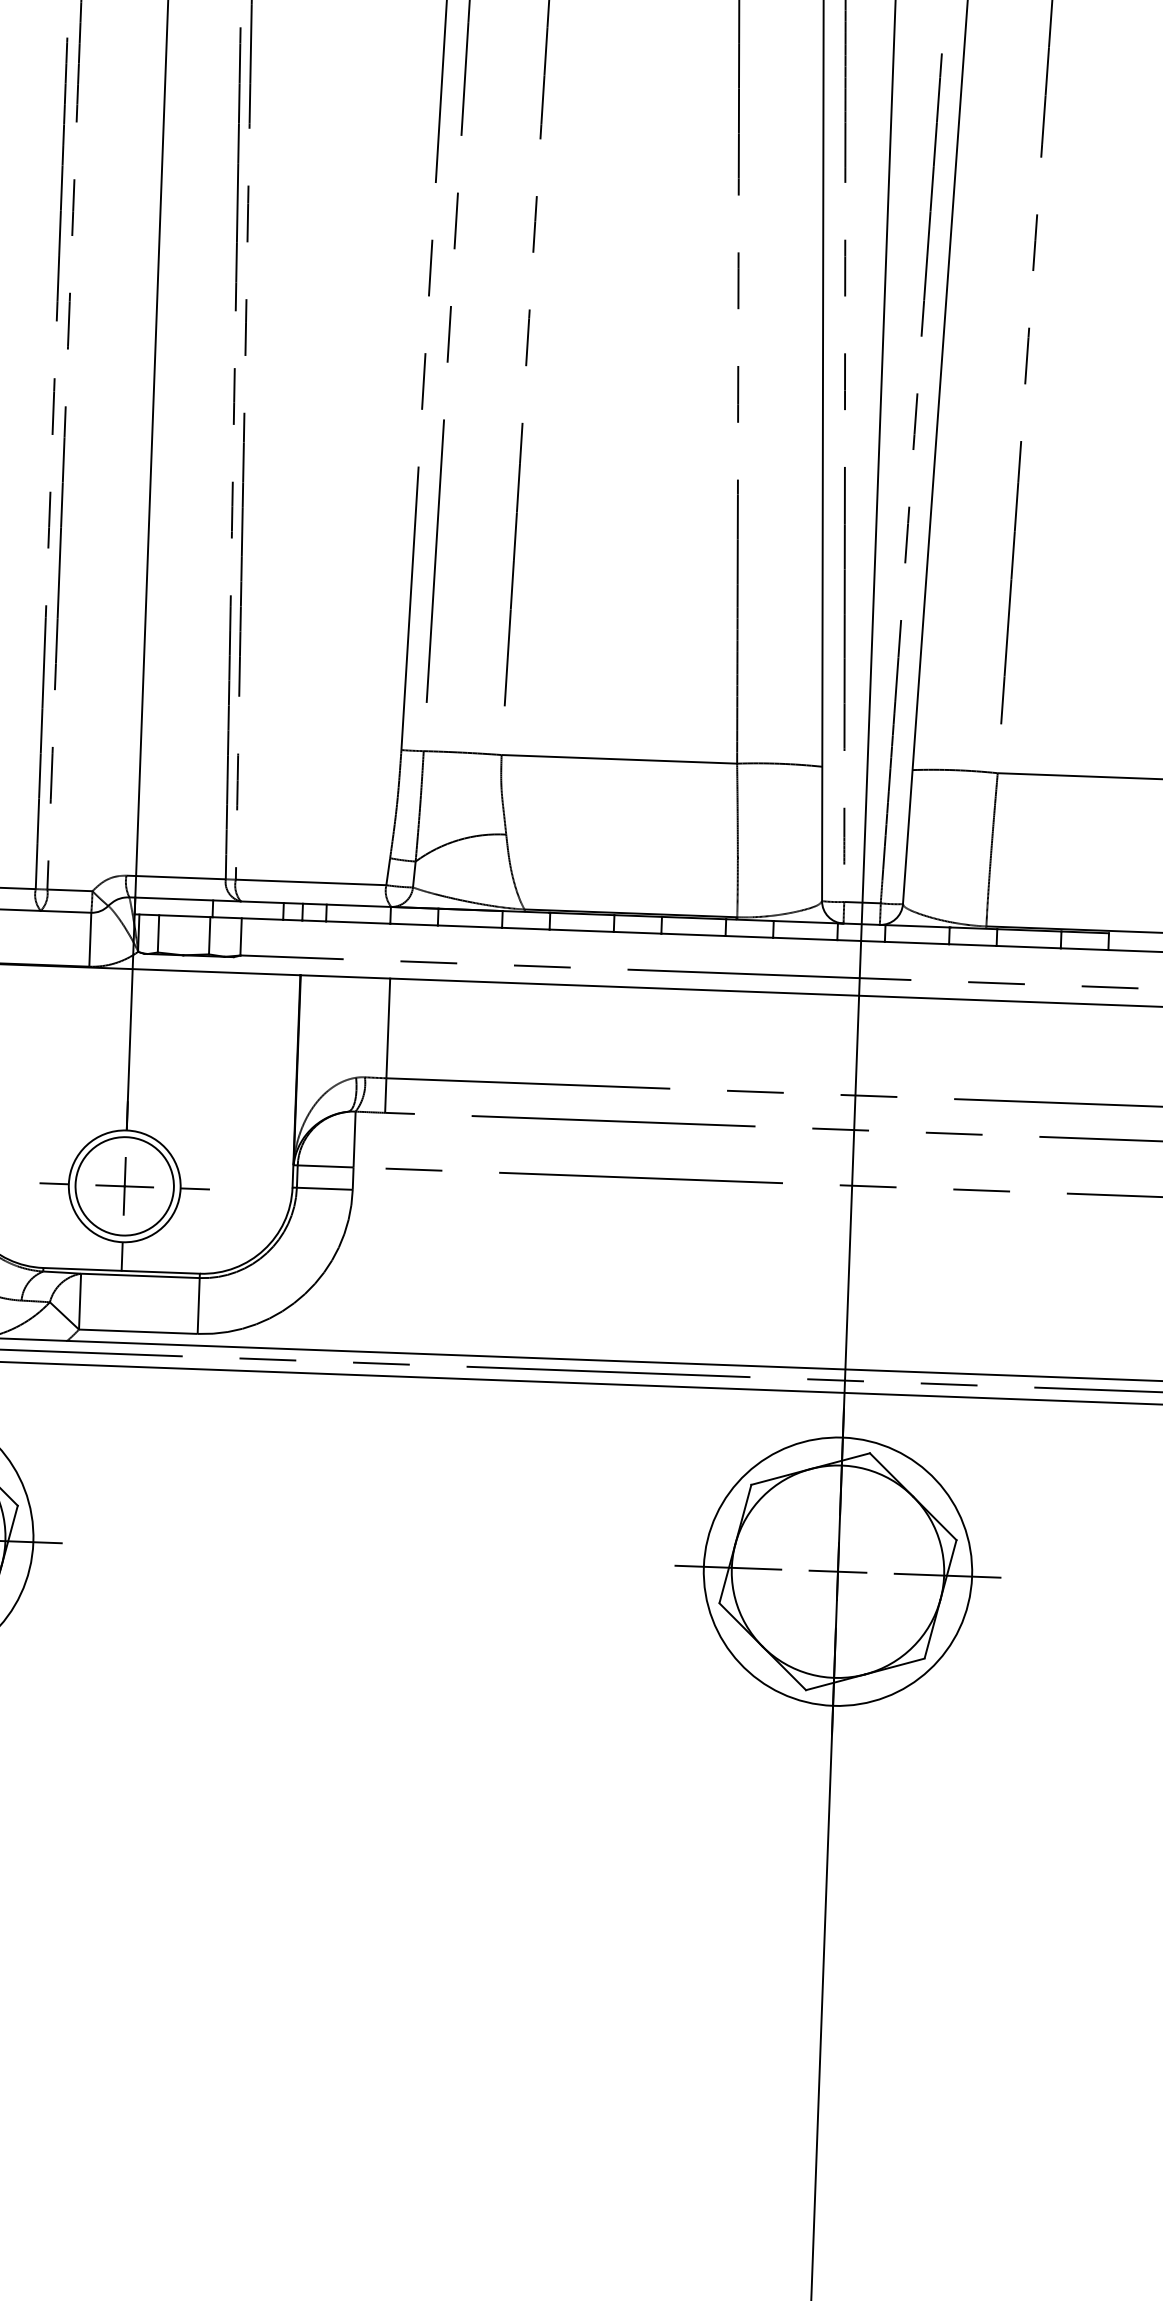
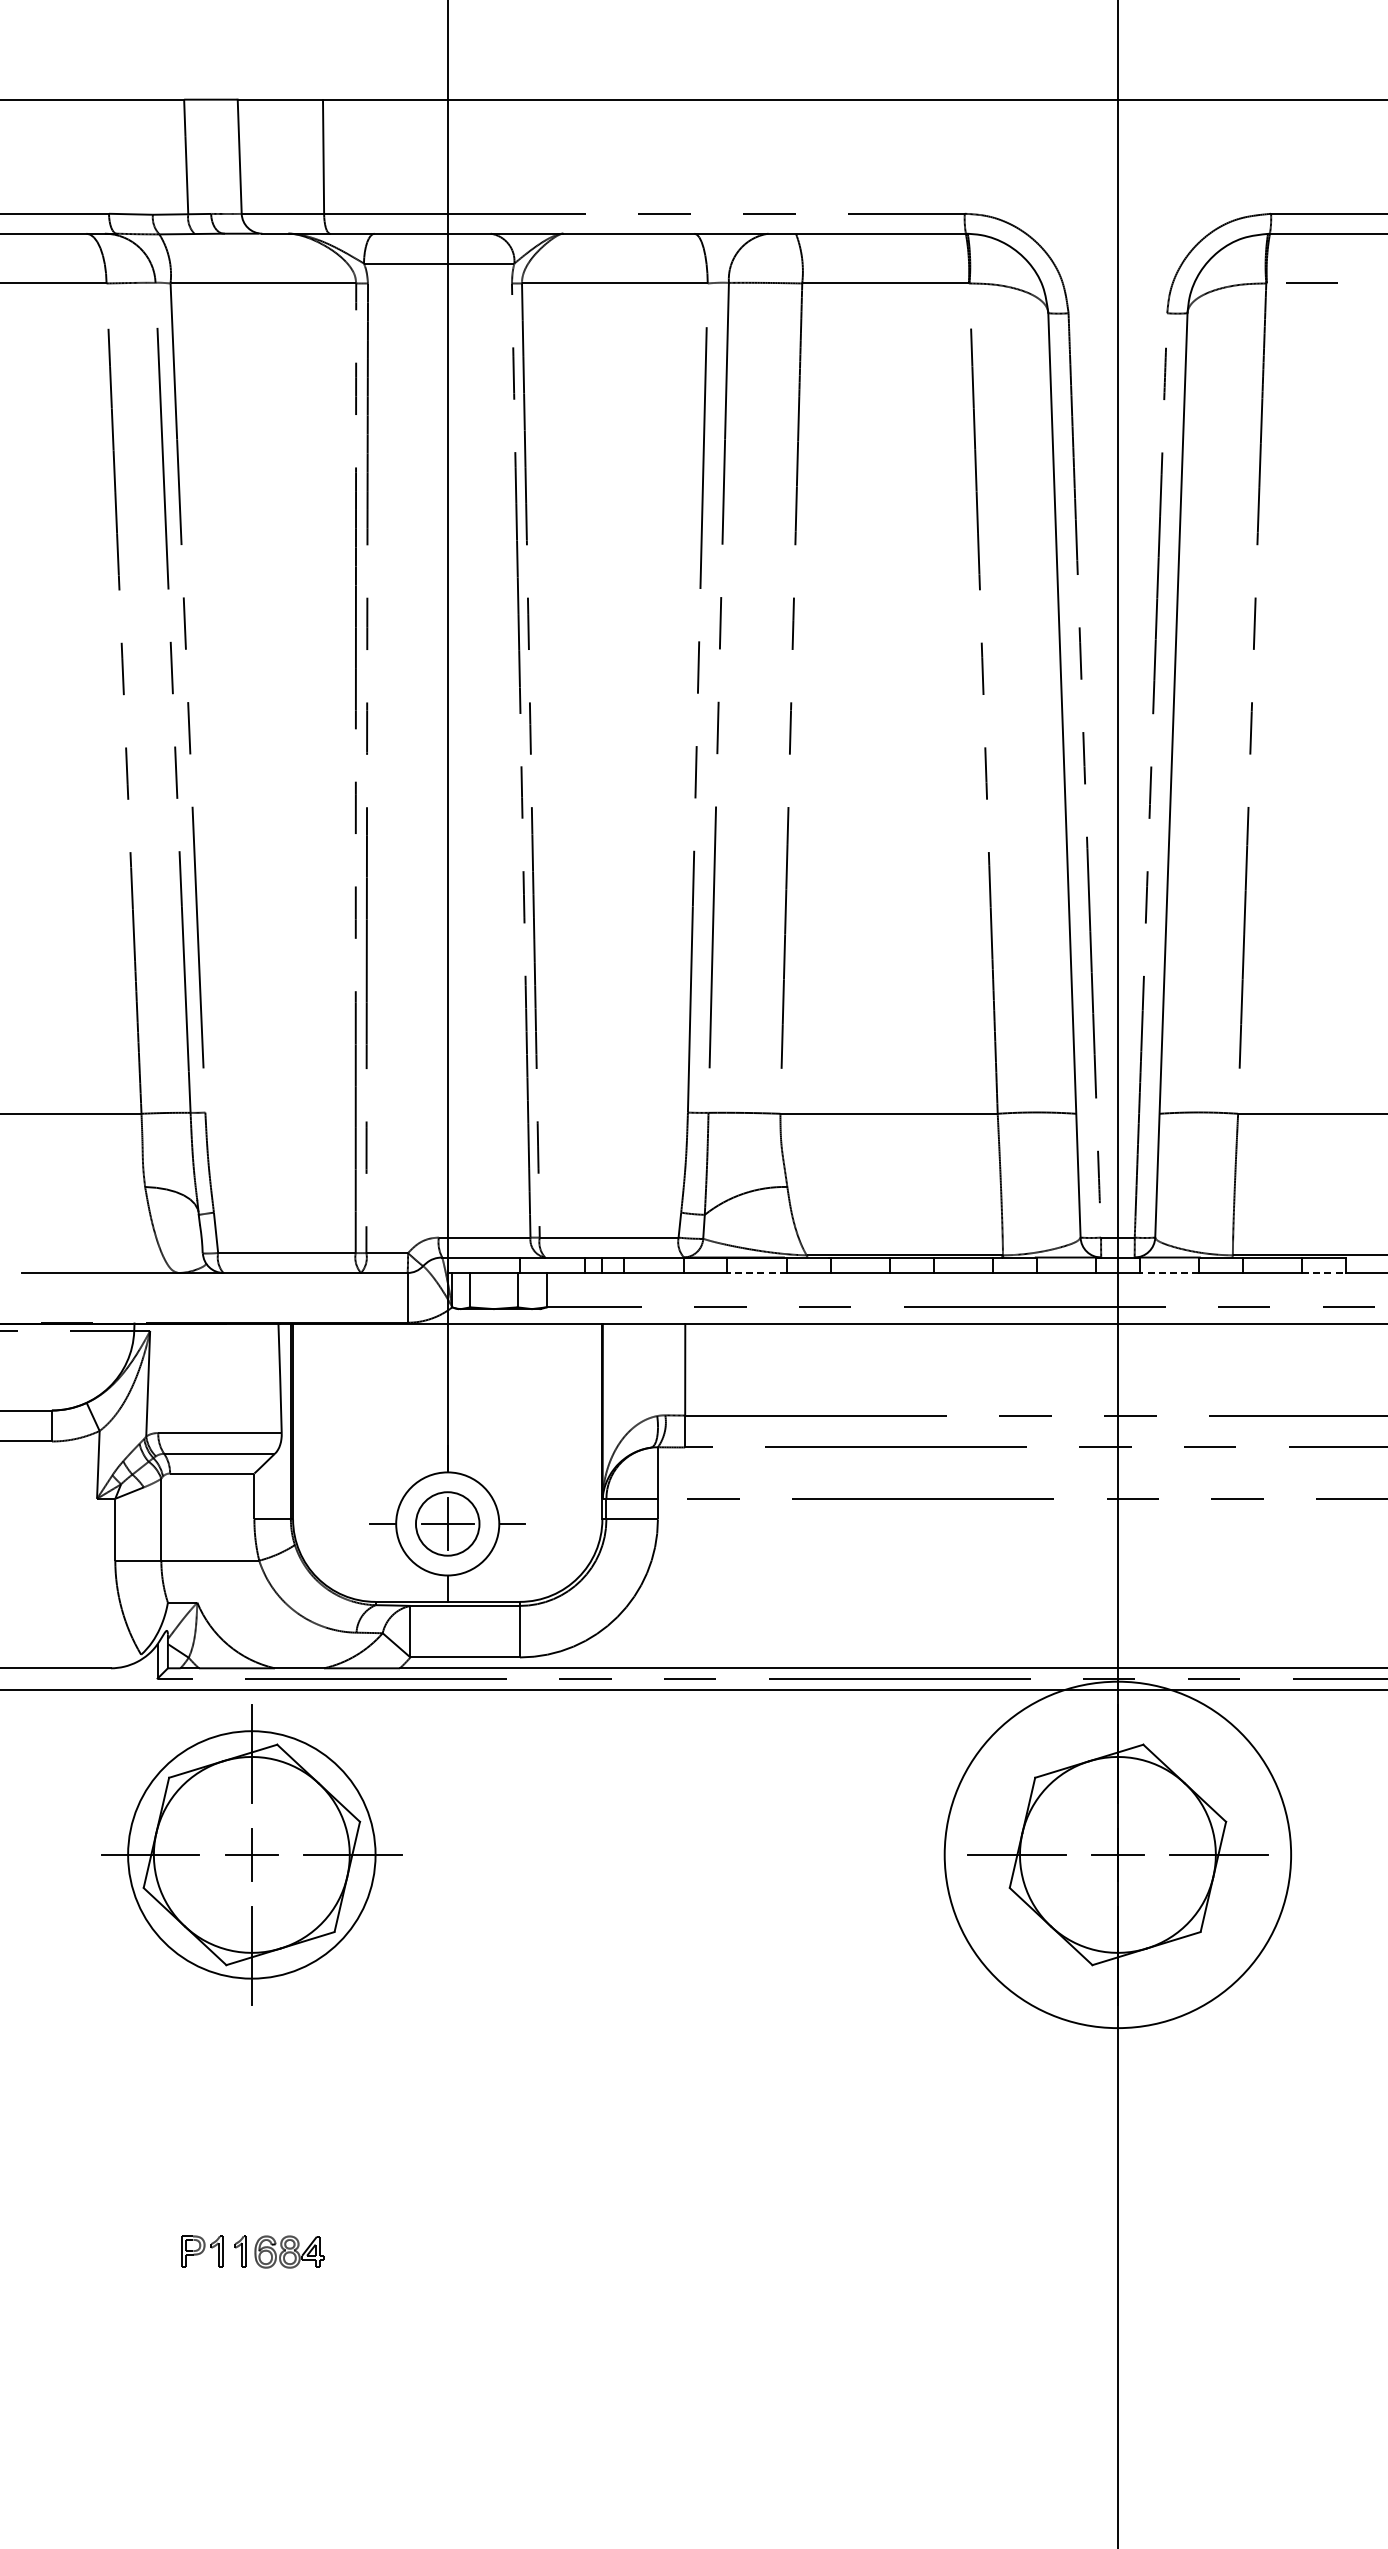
line: (470, 927) -> (757, 1273), solid -> dashed
line: (916, 943) -> (1169, 1273), solid -> dashed
line: (1084, 949) -> (1324, 1273), solid -> dashed
circle: (124, 1185) -> (447, 1523), size x0.7
circle: (837, 1571) -> (1117, 1854), size x1.4

